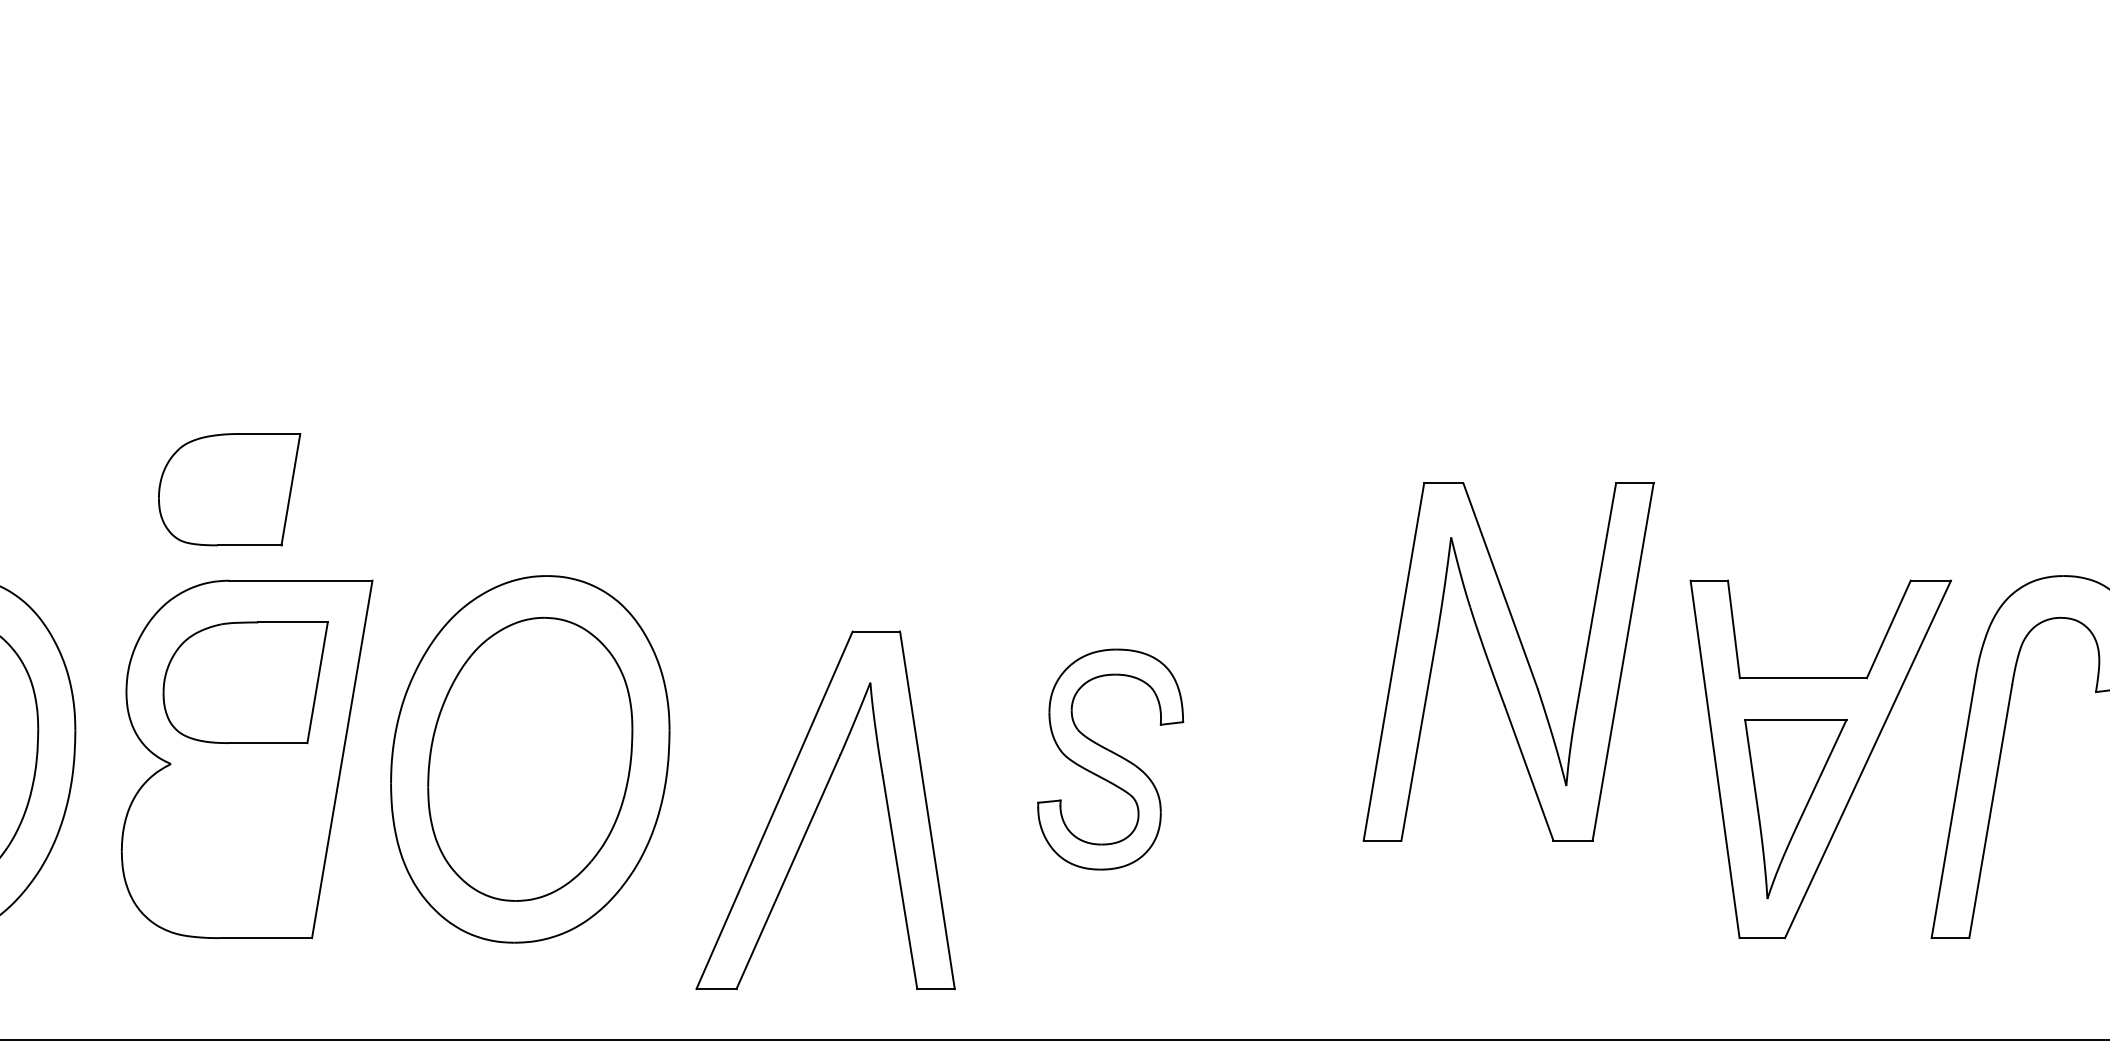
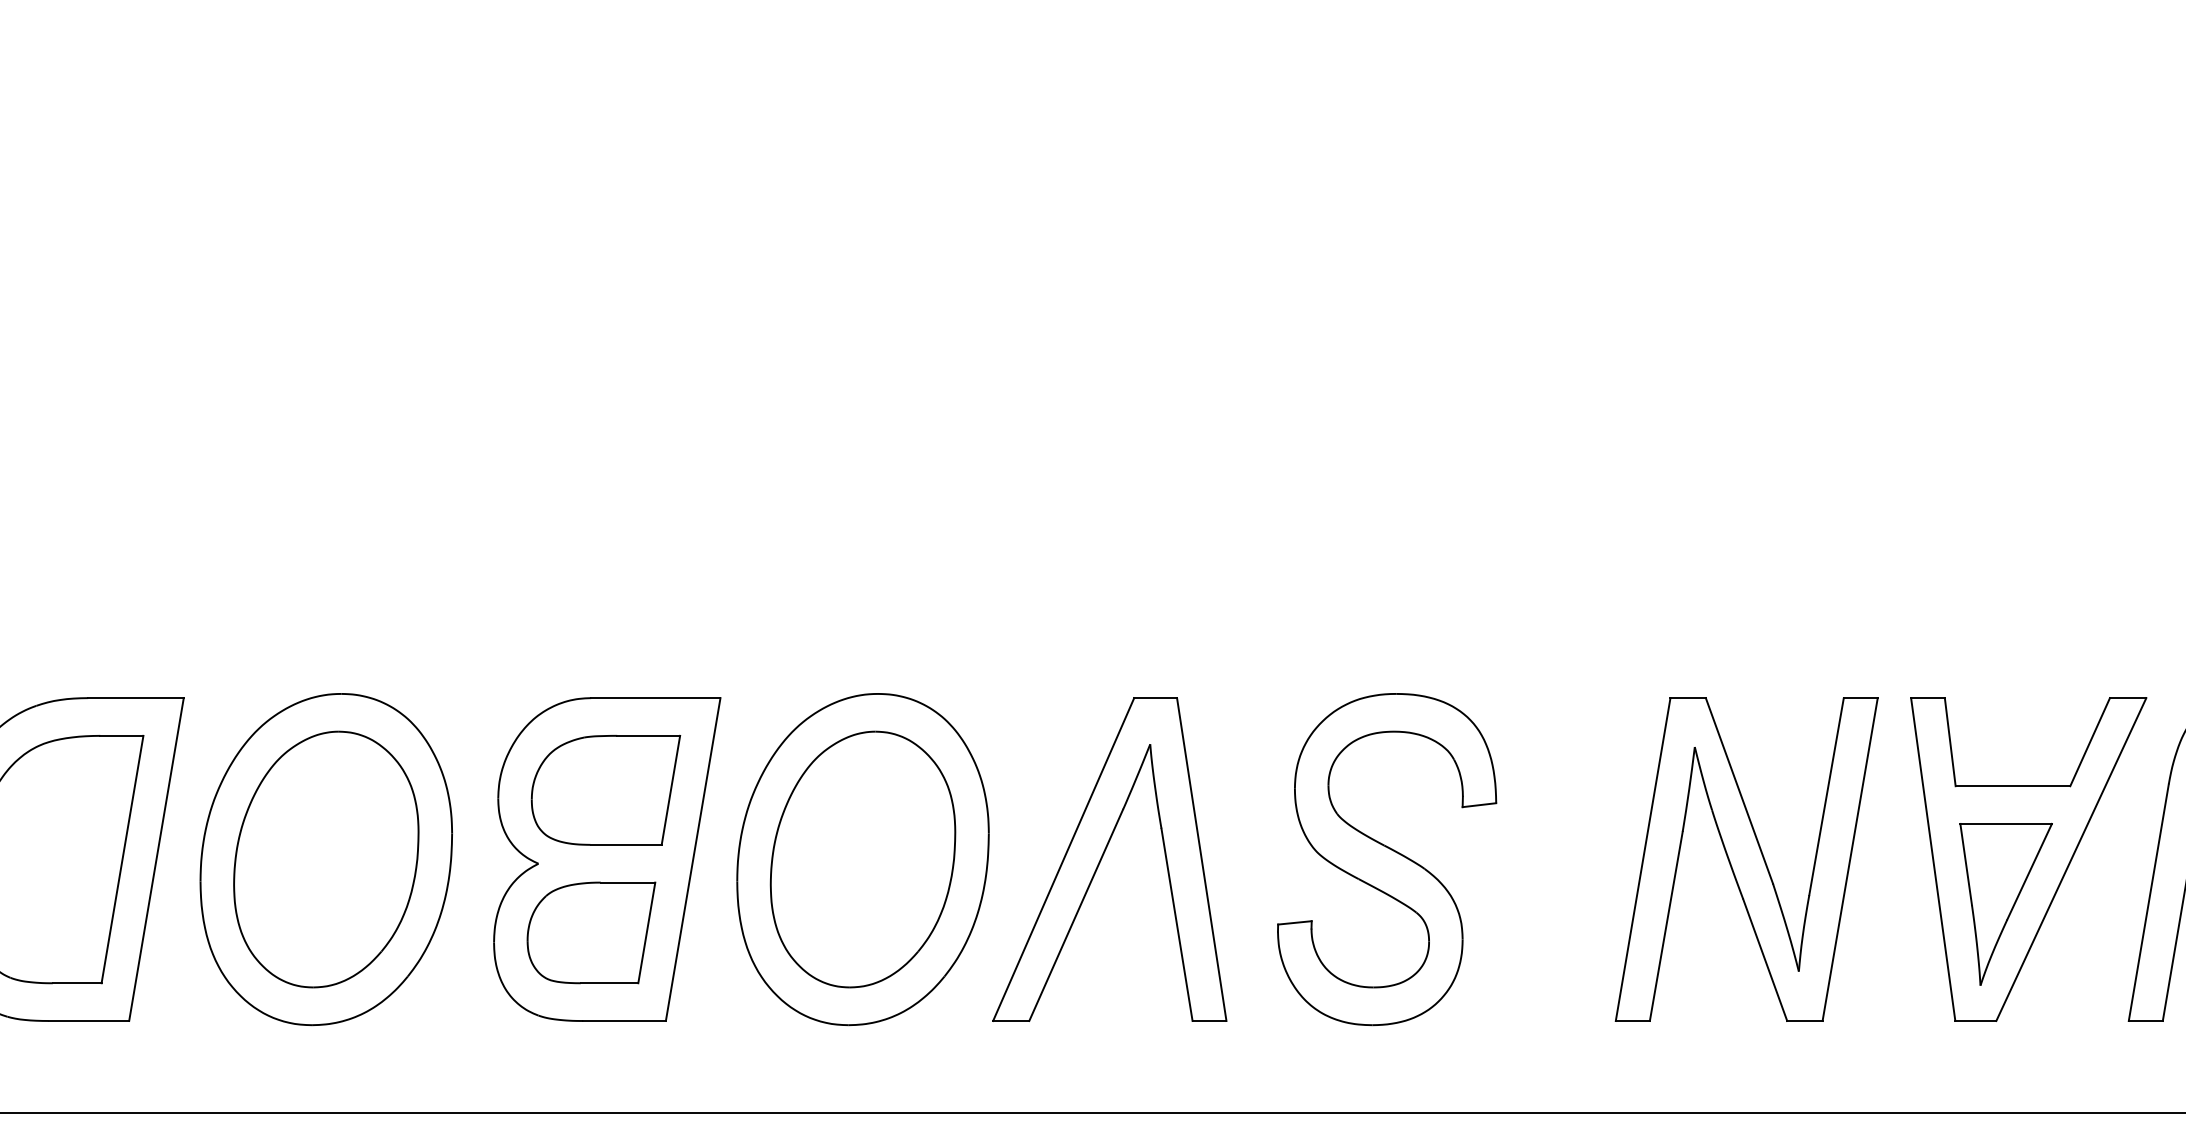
part: (229, 489) -> (591, 932), moved
part: (1508, 661) -> (1746, 859), moved
part: (1110, 759) -> (1387, 859), size x1.67
part: (818, 806) -> (1103, 856), moved

